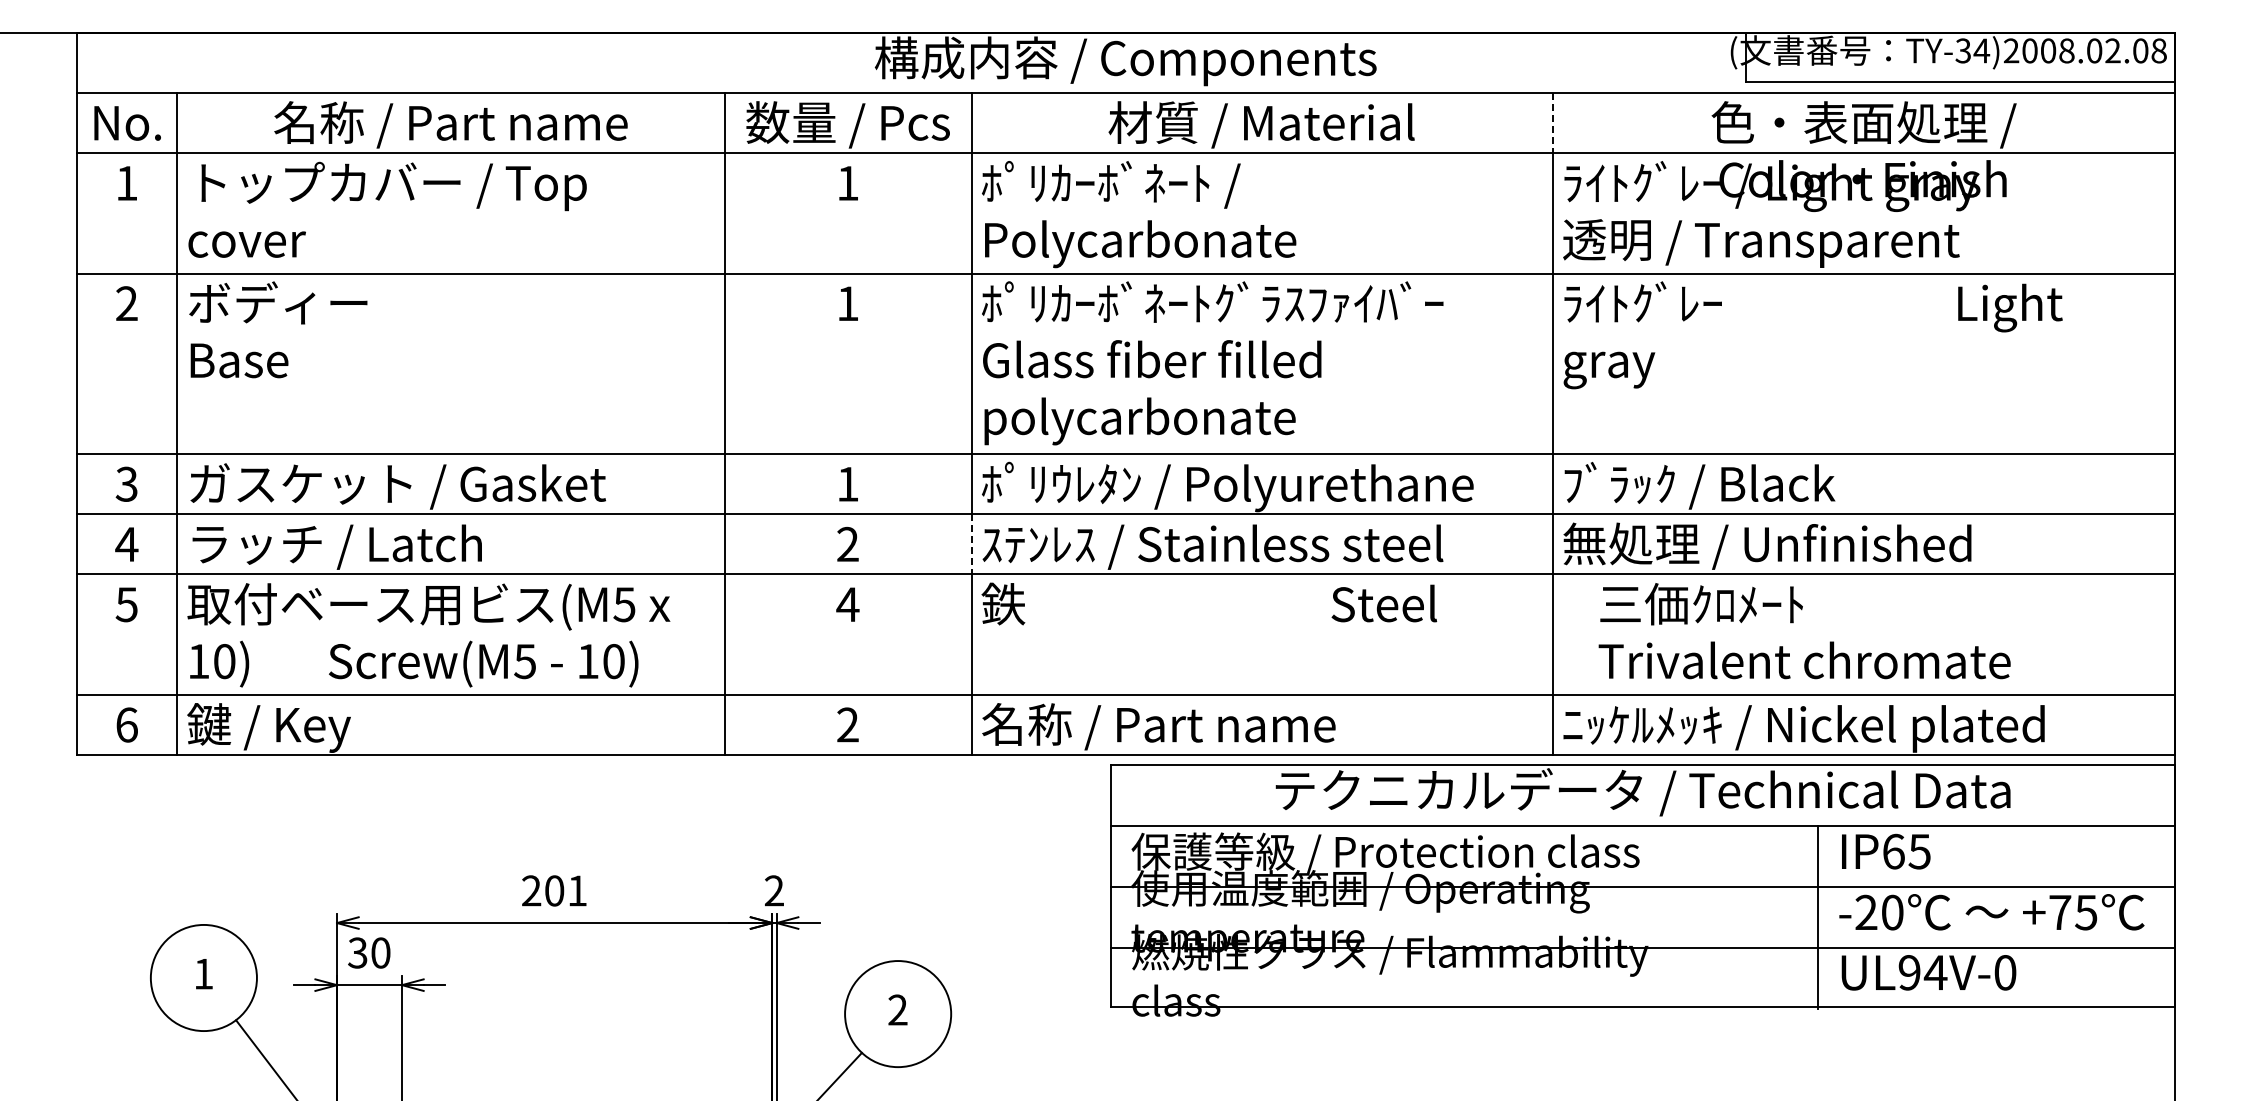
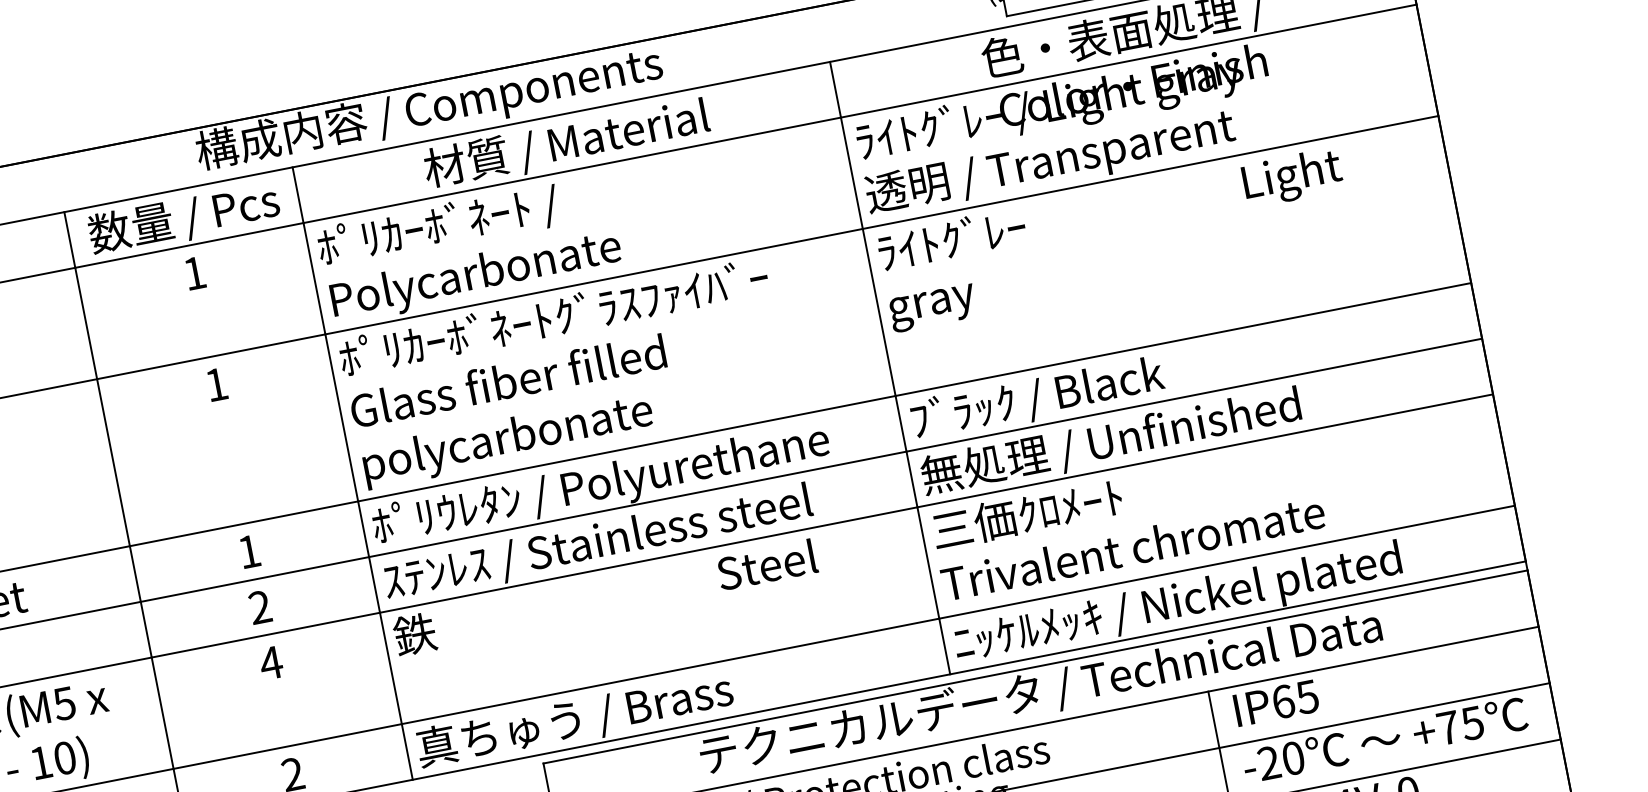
line: (1552, 123) -> (835, 90), dashed -> solid
line: (971, 544) -> (374, 585), dashed -> solid
text: (1804, 631) -> (1127, 520), moved
text: (1158, 726) -> (580, 719), 名称 / Part name -> 真ちゅう / Brass

